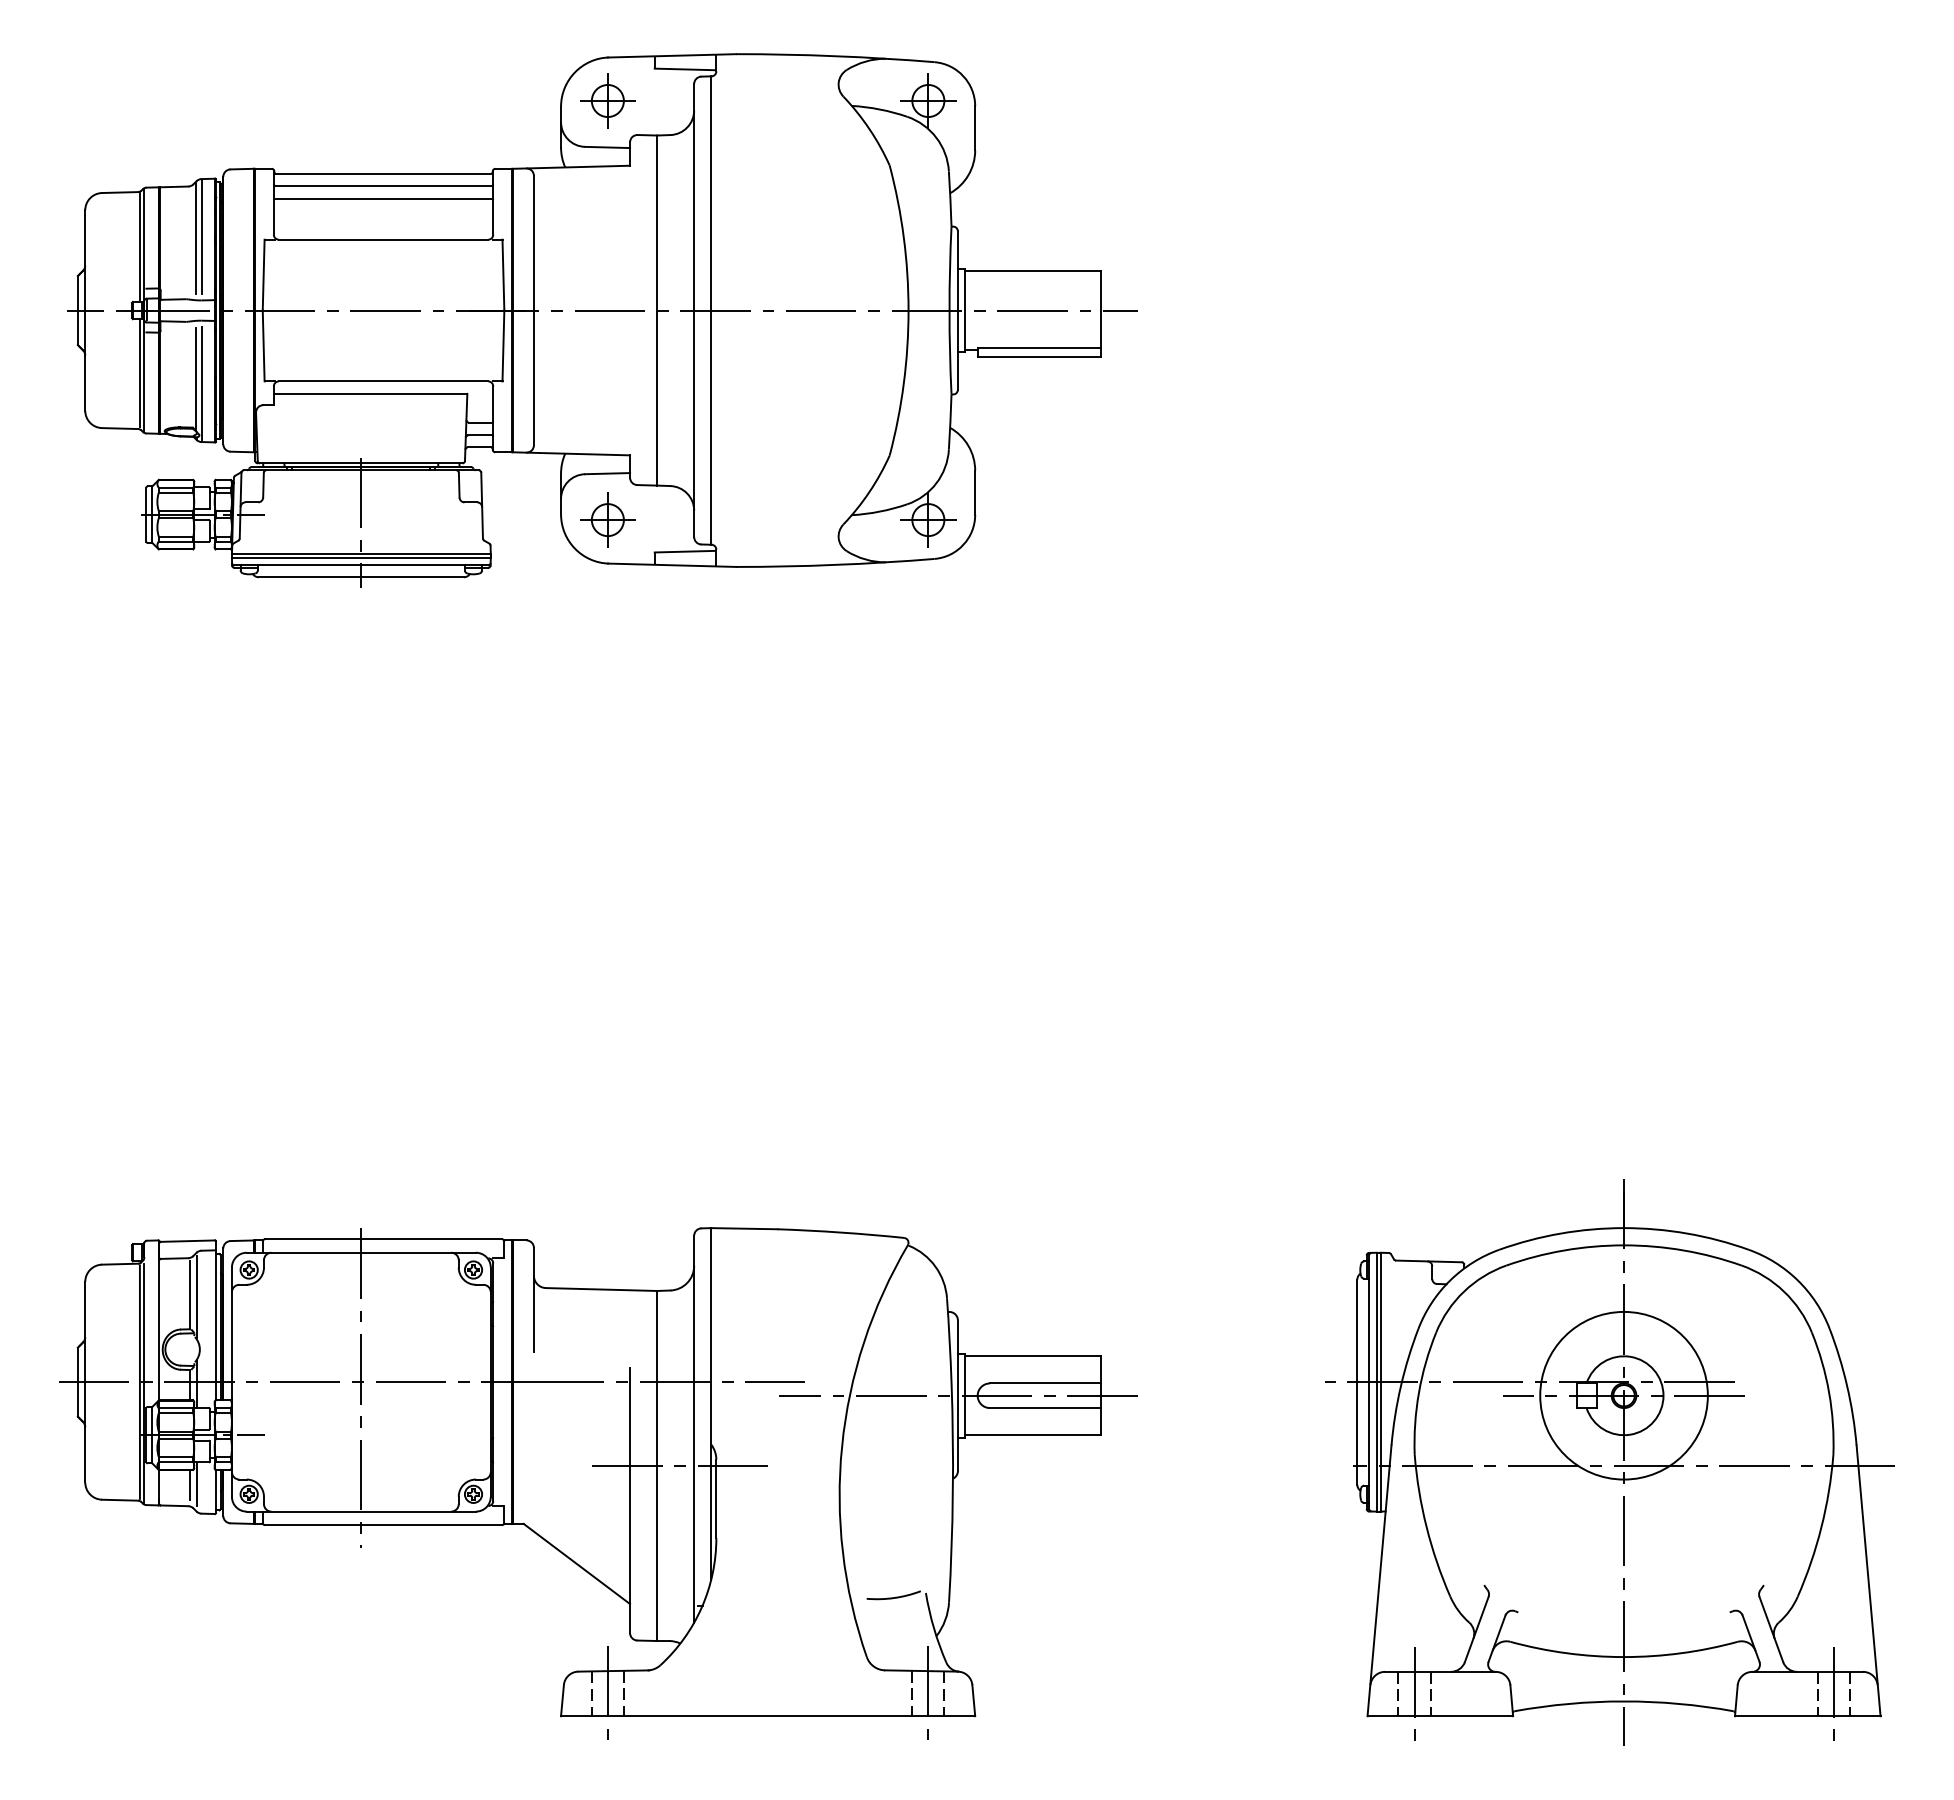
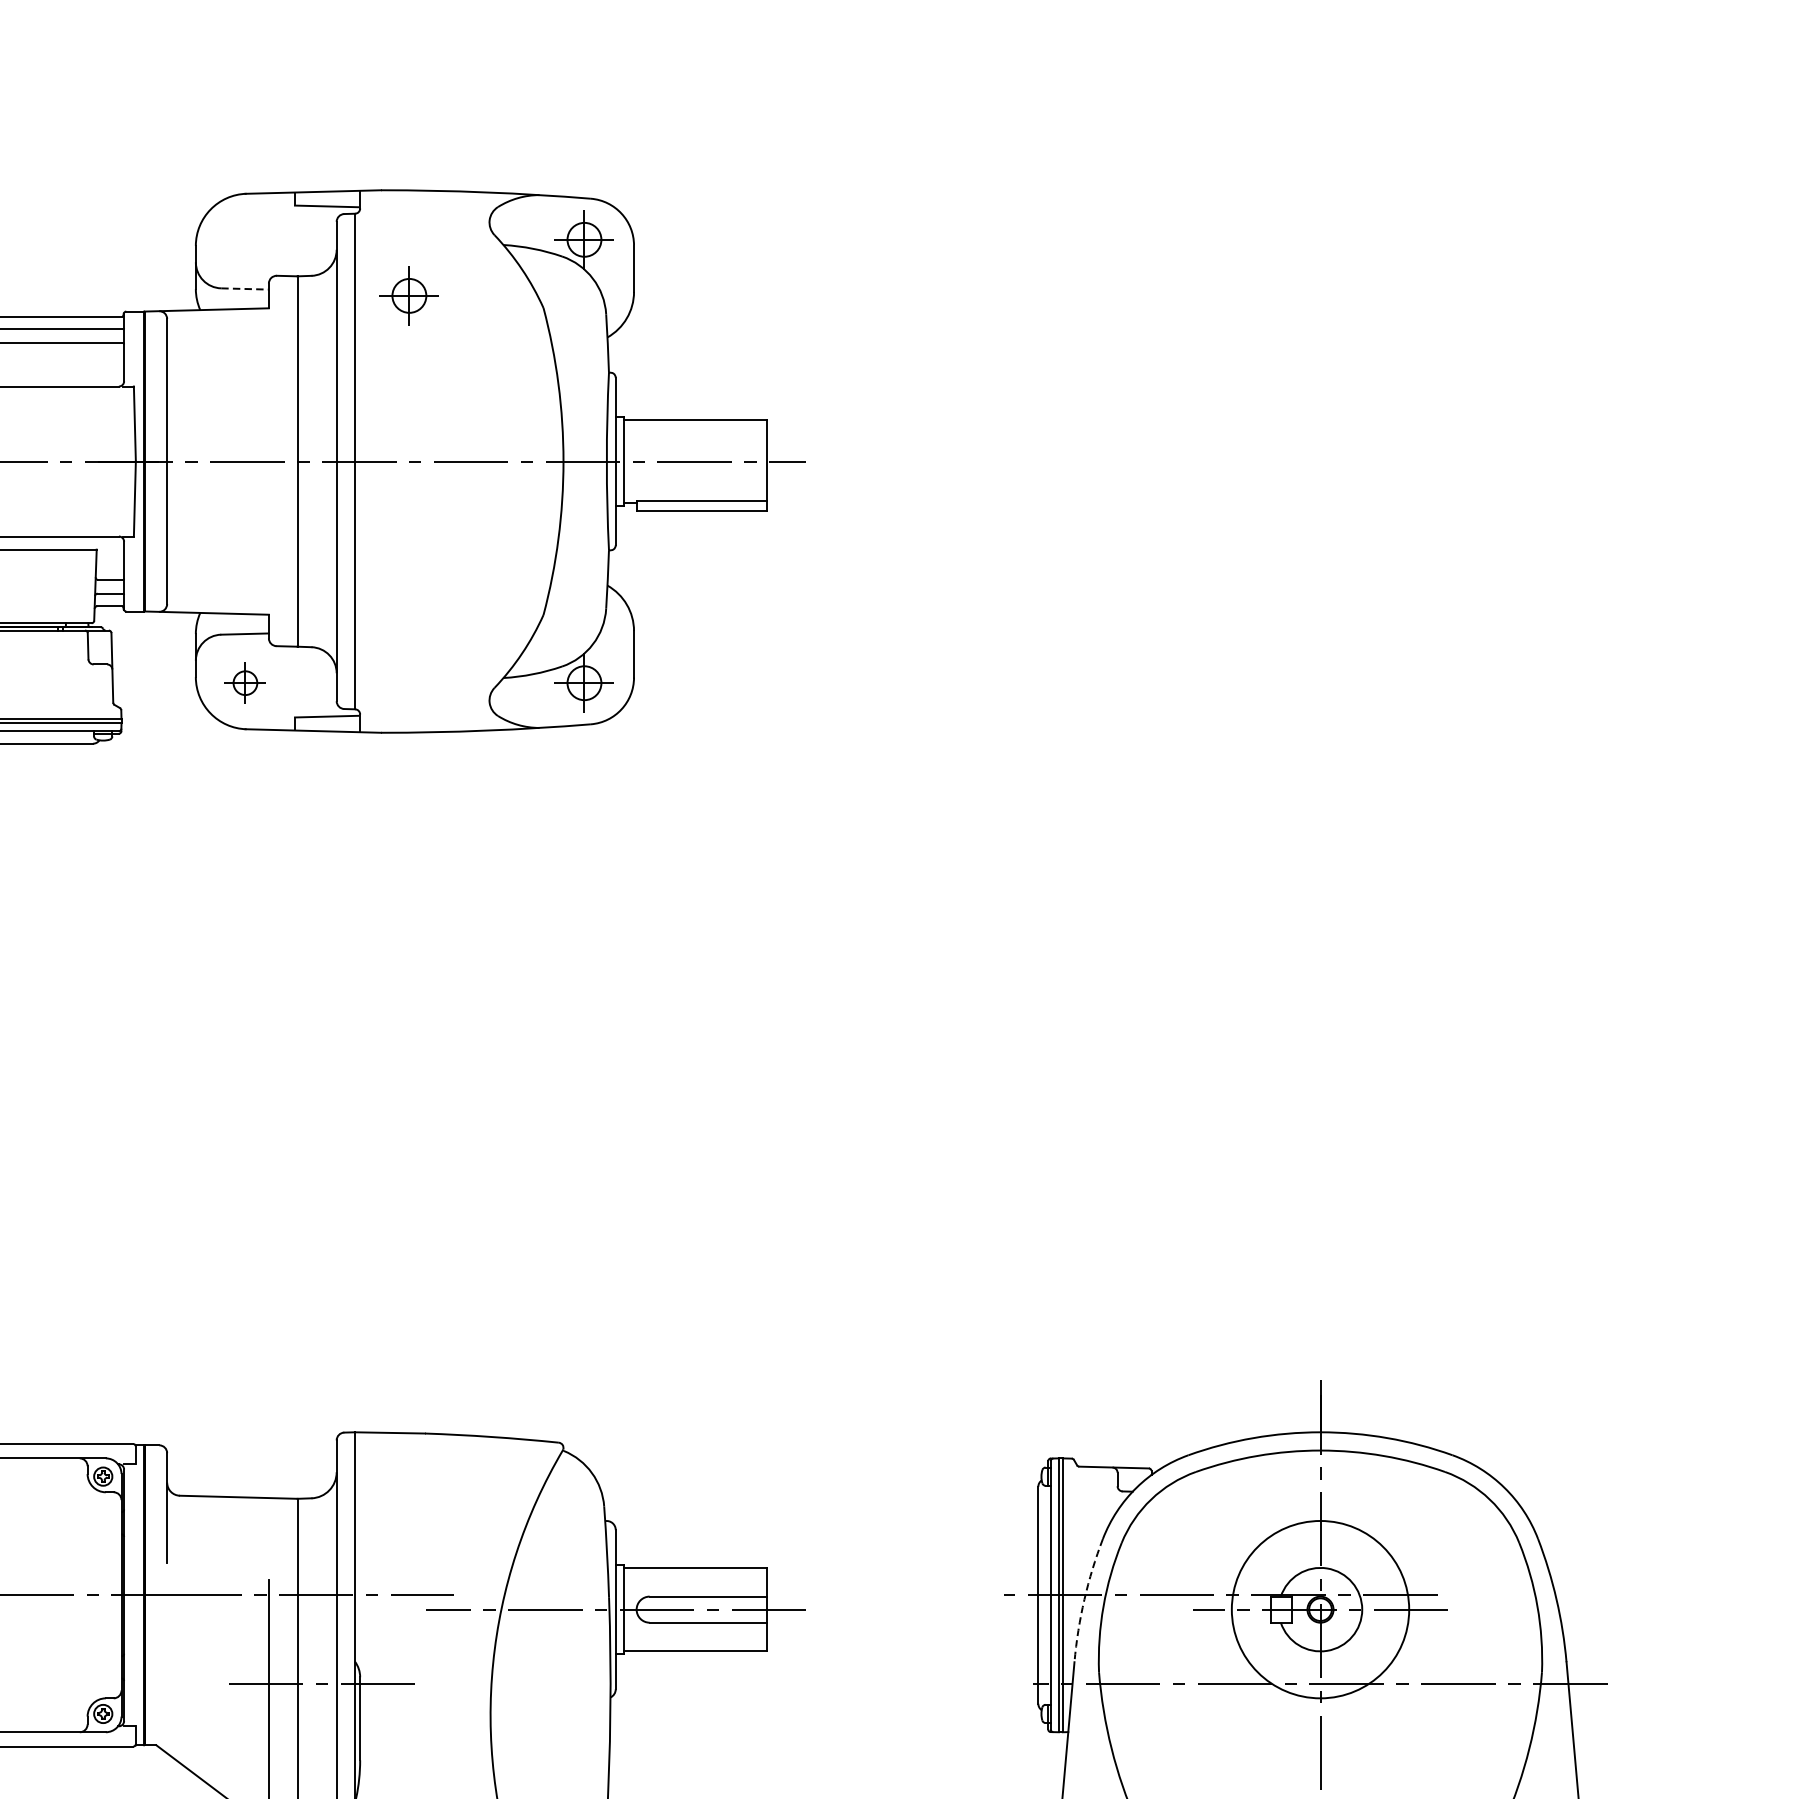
part: (607, 100) -> (408, 295), moved
line: (607, 147) -> (245, 289), solid -> dashed
part: (607, 519) -> (245, 682), size x0.7
arc: (1400, 1386) -> (1083, 1599), solid -> dashed

